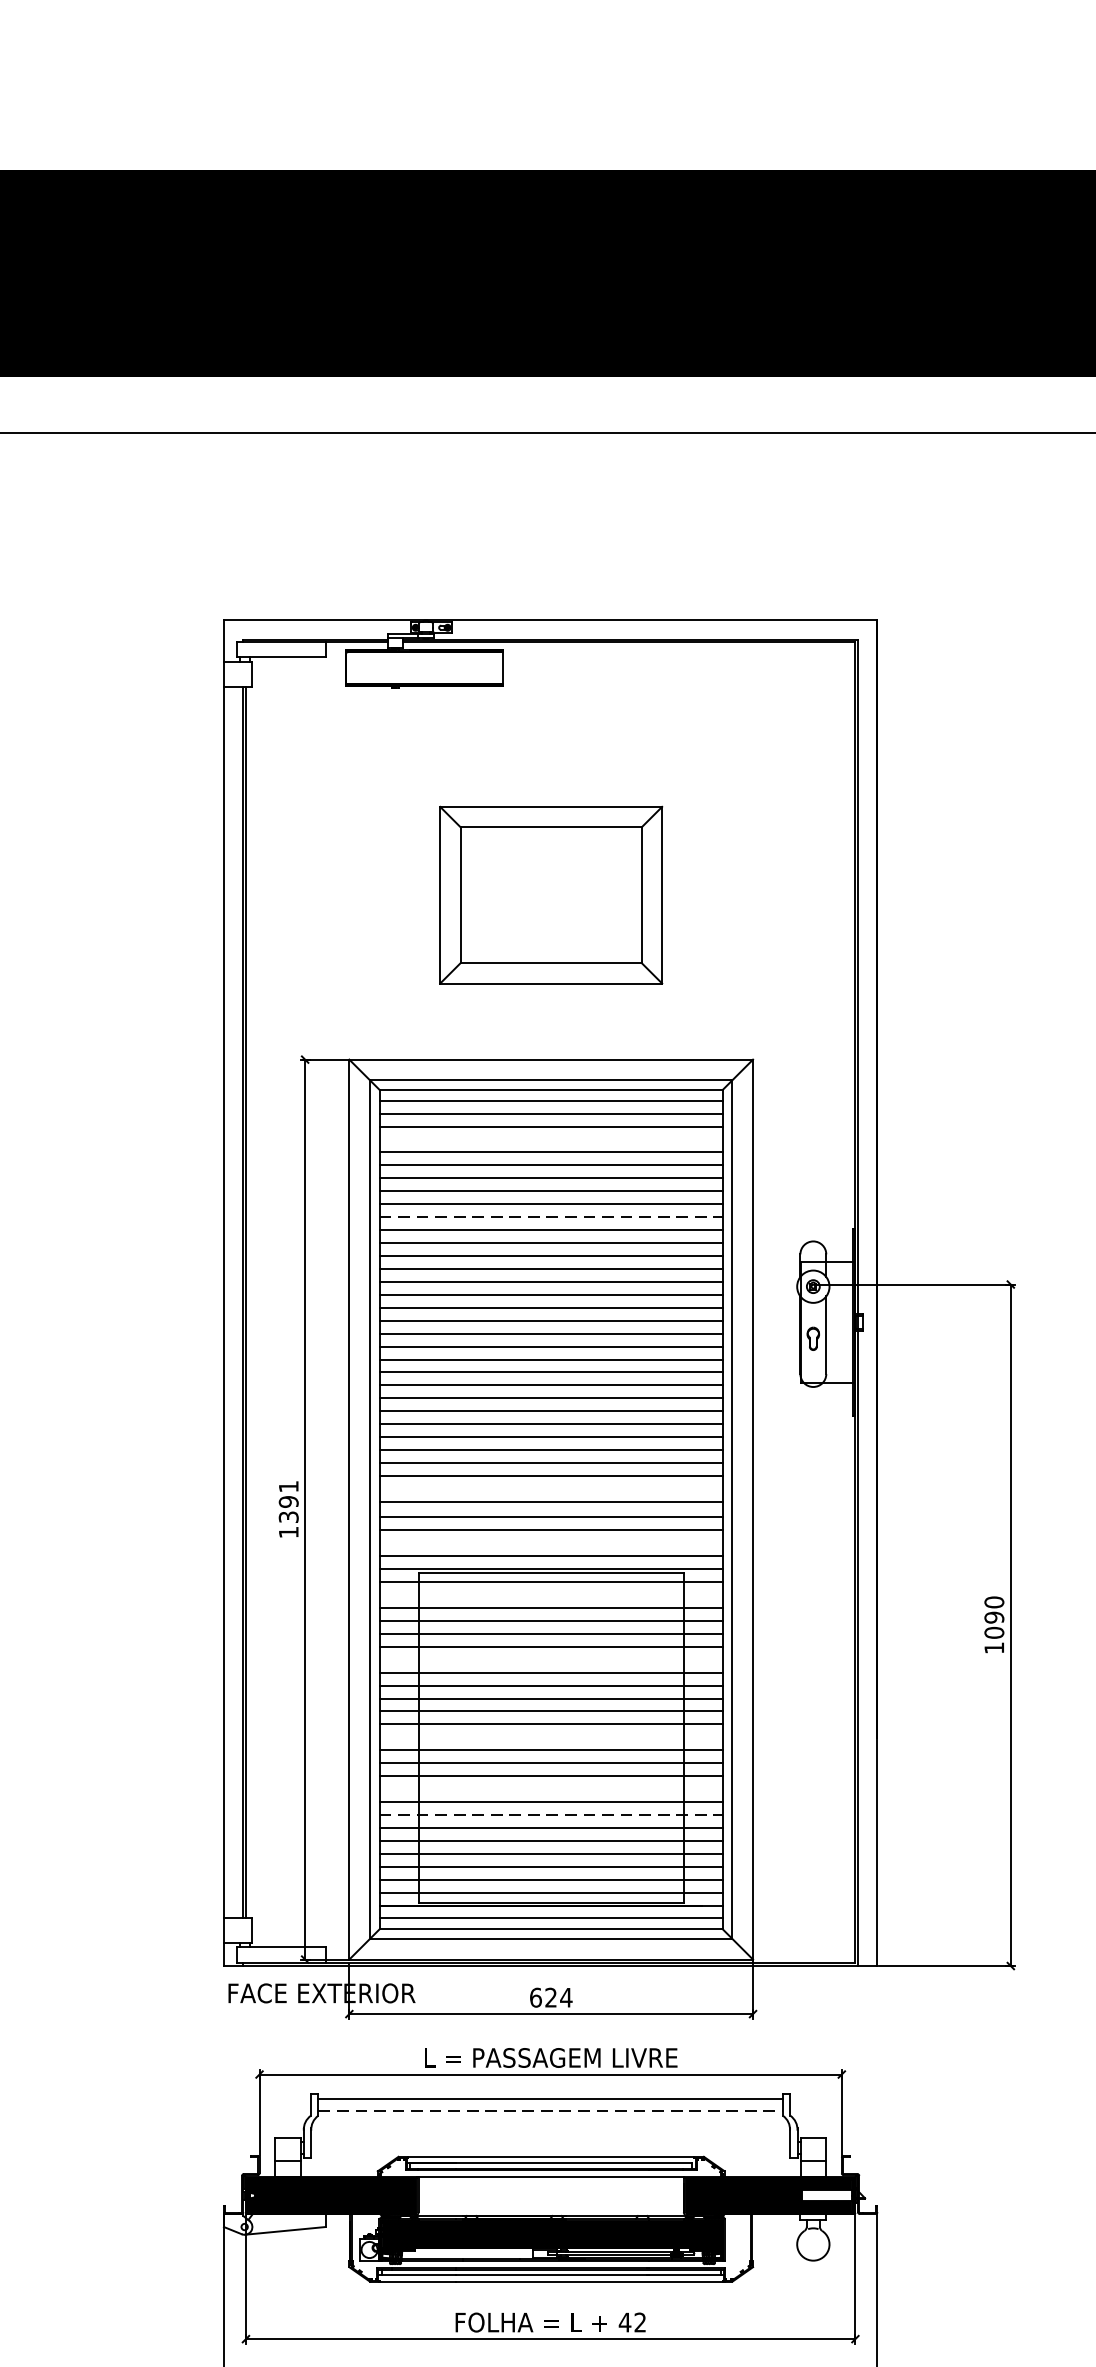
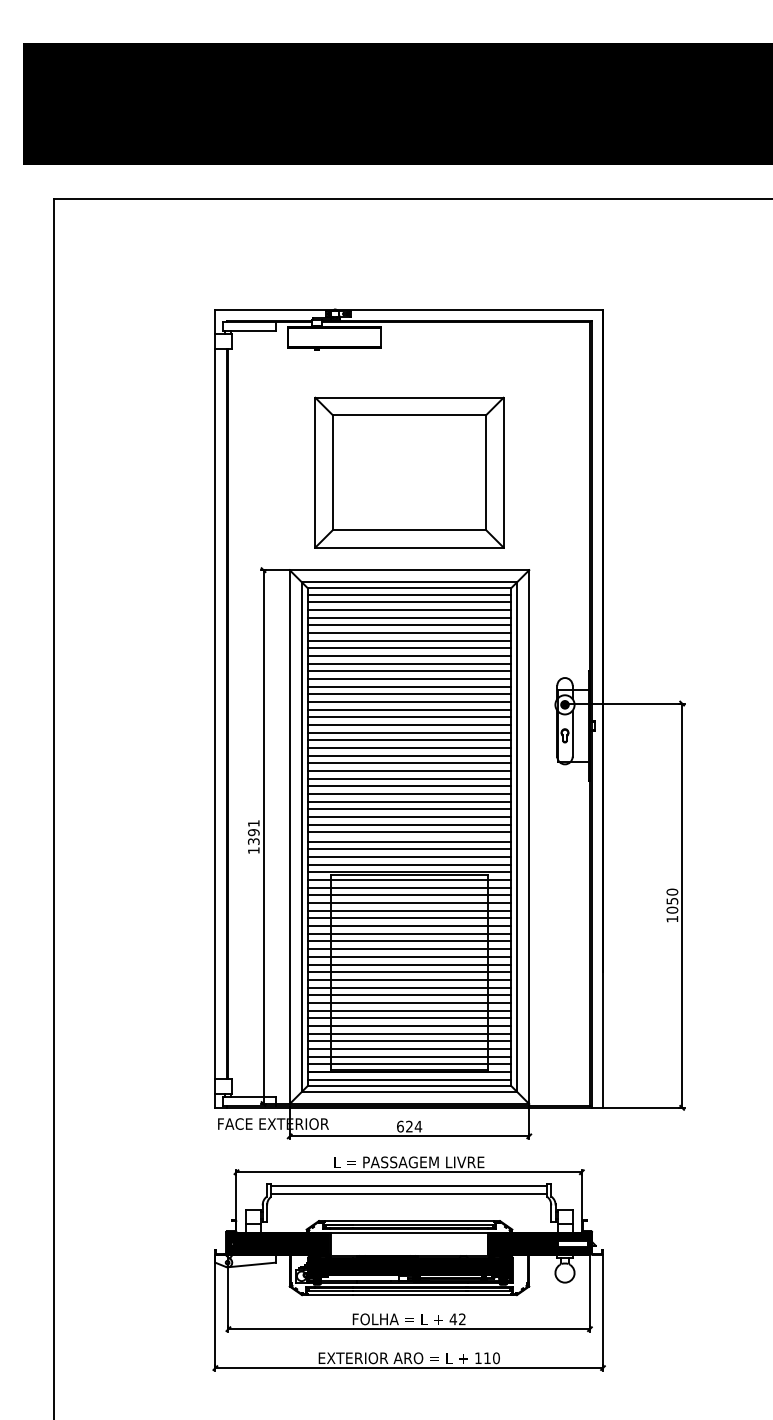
part: (551, 895) -> (409, 472), size x1.43
line: (551, 1139) -> (409, 617), added
line: (551, 1216) -> (409, 663), dashed -> solid
line: (551, 1488) -> (409, 824), added
line: (551, 1544) -> (409, 857), added
line: (551, 1594) -> (409, 887), added
text: (992, 1616) -> (671, 900), 1090 -> 1050
line: (551, 1660) -> (409, 926), added
line: (551, 1737) -> (409, 972), added
line: (551, 1788) -> (409, 1002), added
line: (551, 1815) -> (409, 1018), dashed -> solid
line: (551, 2110) -> (409, 1193), dashed -> solid

